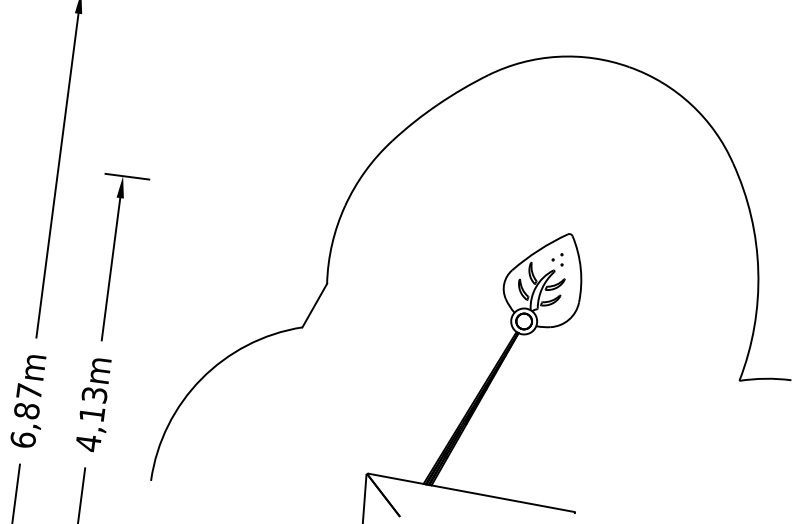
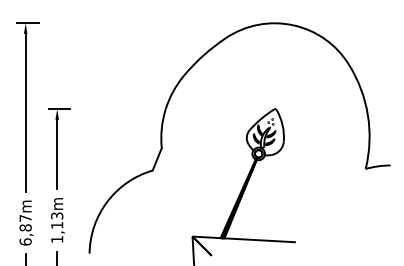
text: (89, 443) -> (57, 239), 4,13m -> 1,13m

